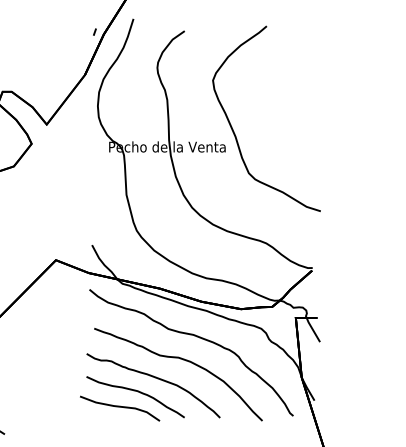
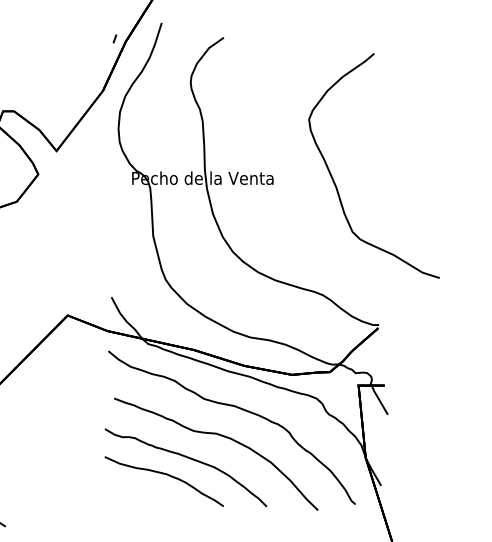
curve: (235, 133) -> (336, 183), moved
curve: (120, 407) -> (145, 494), removed

